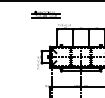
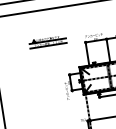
part: (45, 14) -> (47, 41), moved

